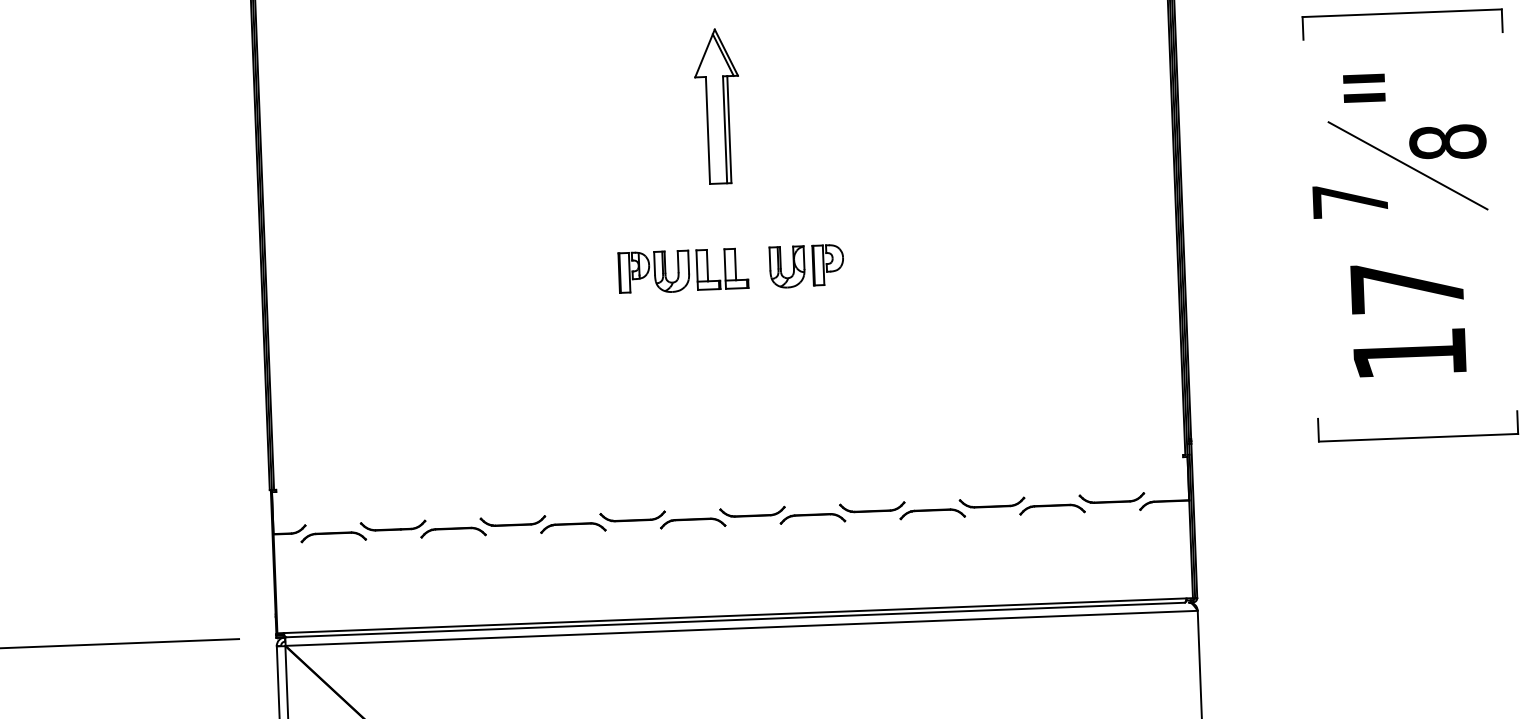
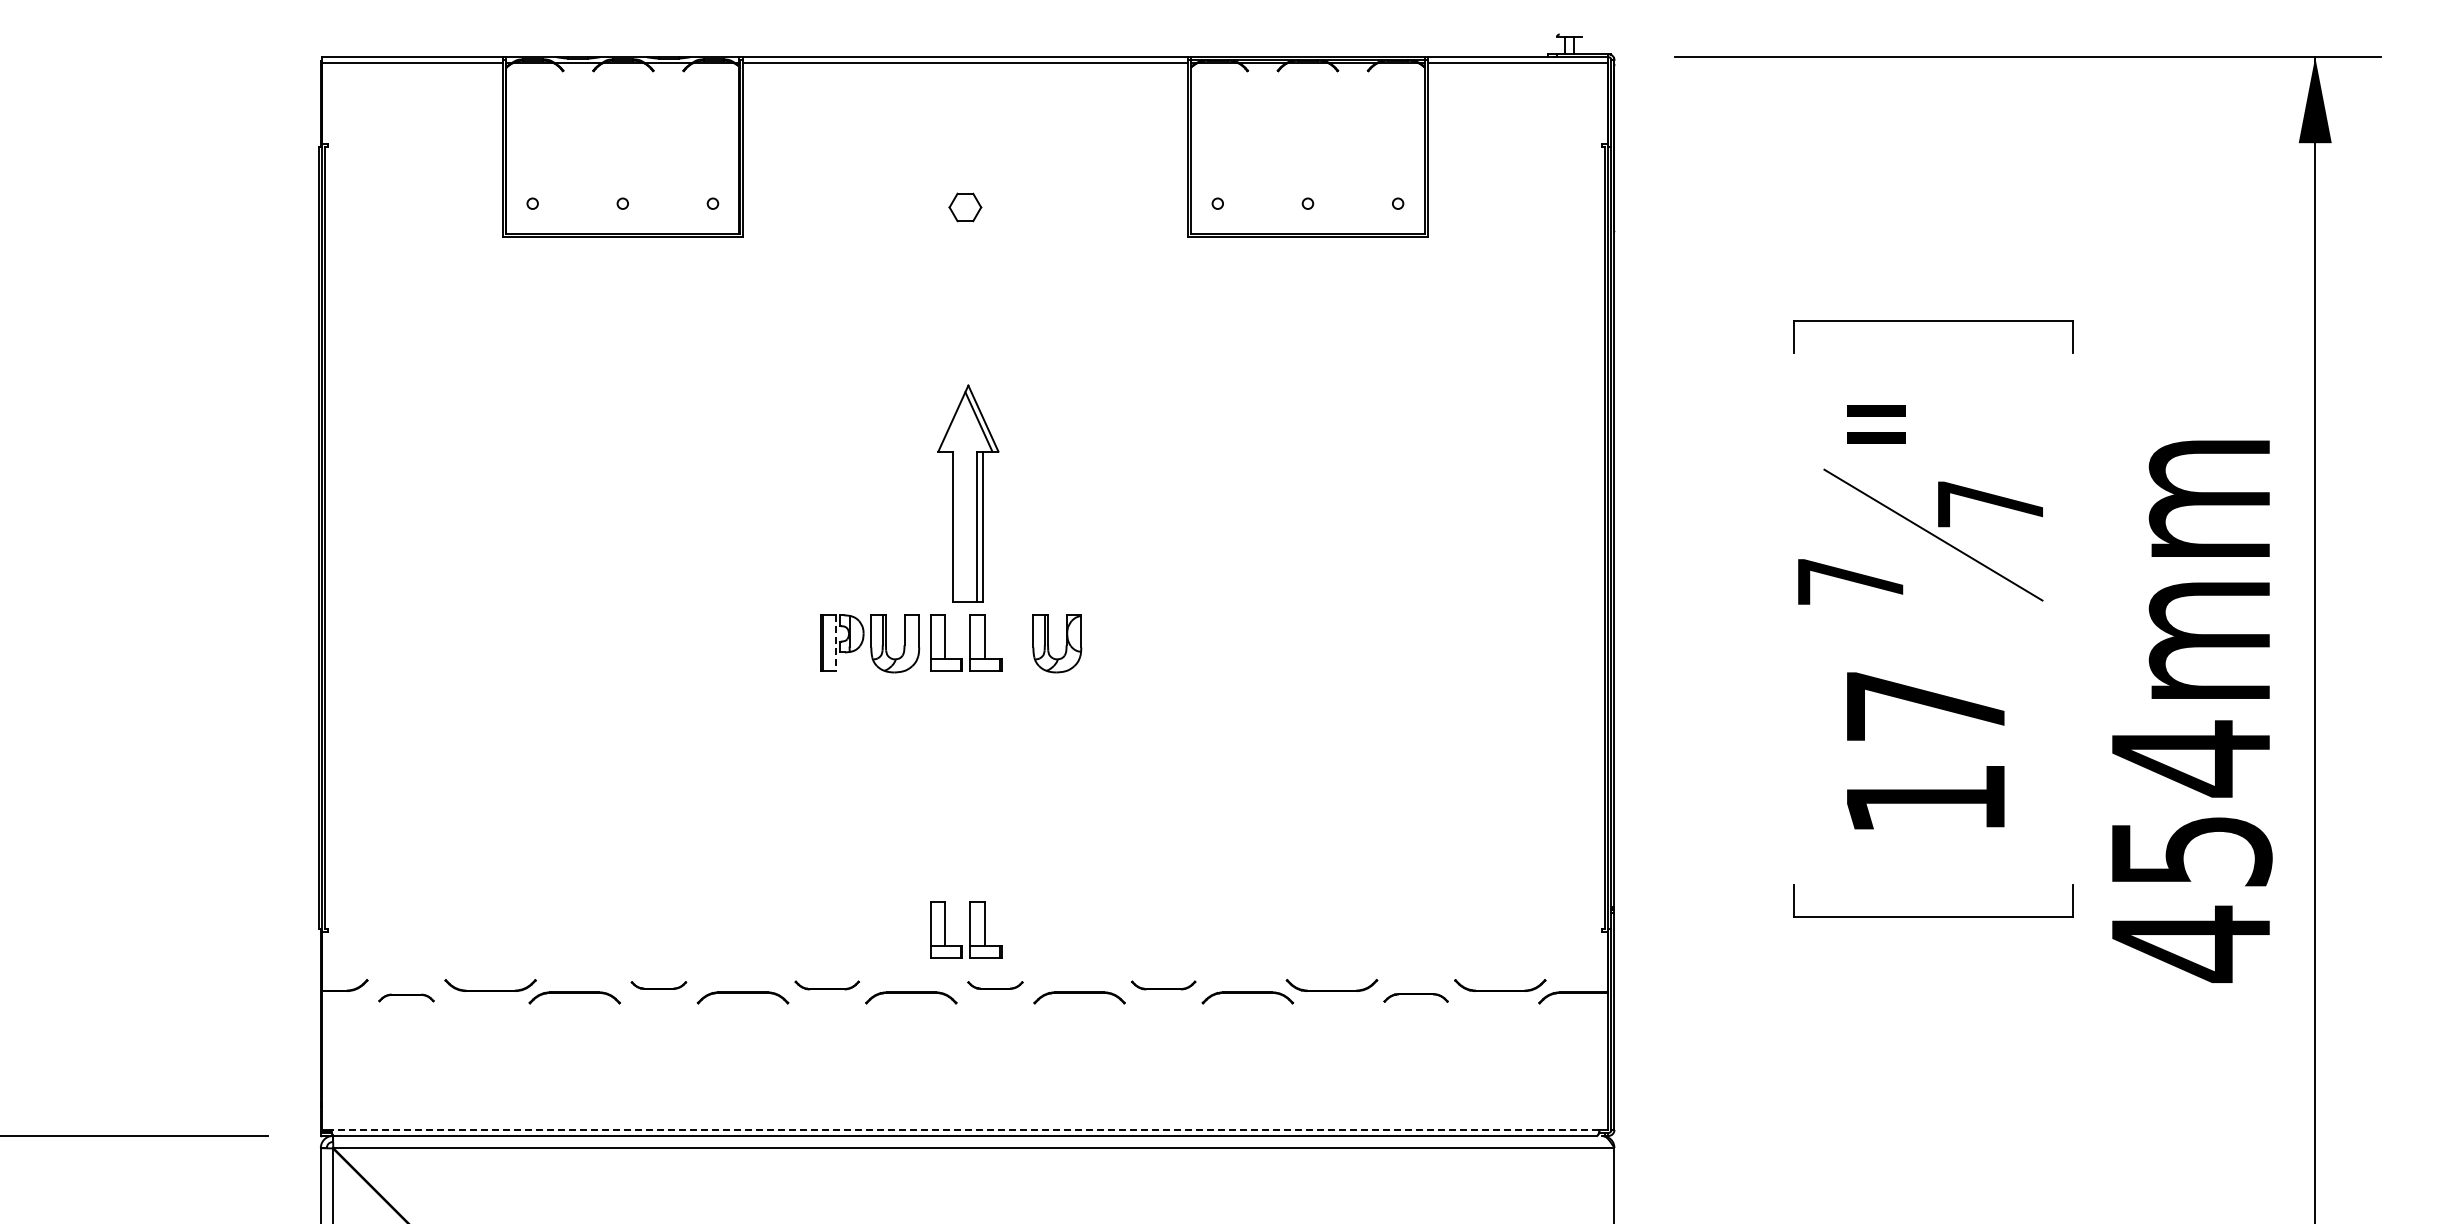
part: (717, 106) -> (968, 493), moved
text: (1447, 142) -> (1990, 504), 8 -> 7
part: (827, 264) -> (1114, 642), removed
line: (629, 272) -> (835, 643), solid -> dashed
part: (730, 473) -> (966, 929), added
part: (872, 507) -> (1163, 985), size x0.7
part: (1051, 509) -> (1415, 997), size x0.7
part: (752, 512) -> (995, 985), size x0.6
part: (633, 516) -> (827, 985), size x0.7
part: (512, 521) -> (658, 985), size x0.6
part: (333, 536) -> (406, 997), size x0.6
line: (734, 615) -> (964, 1129), solid -> dashed

